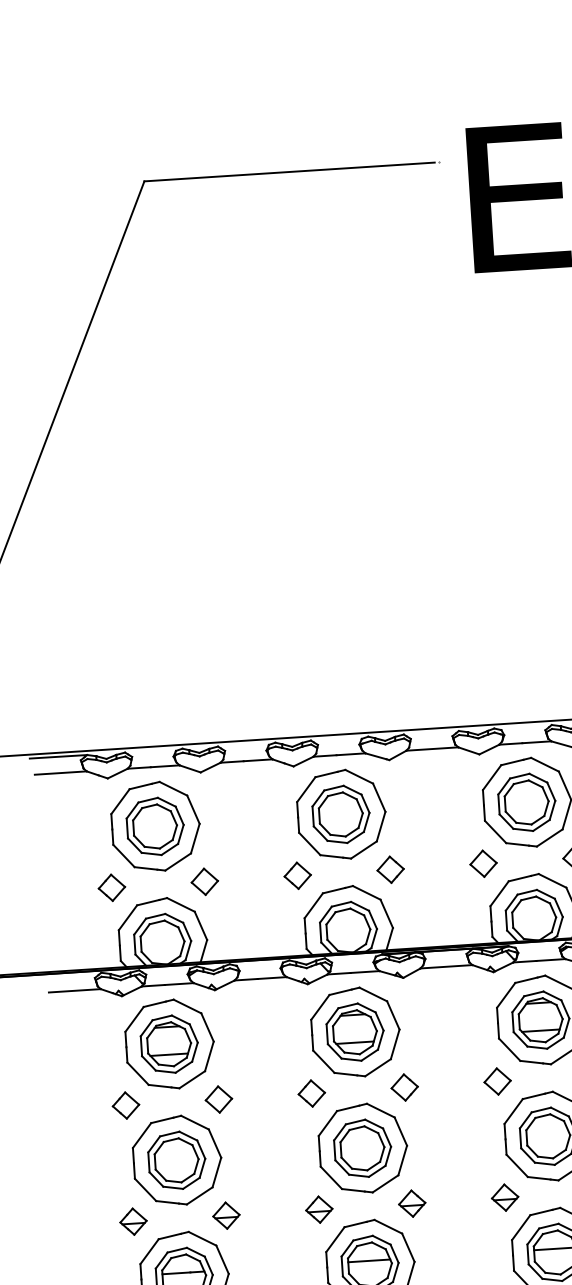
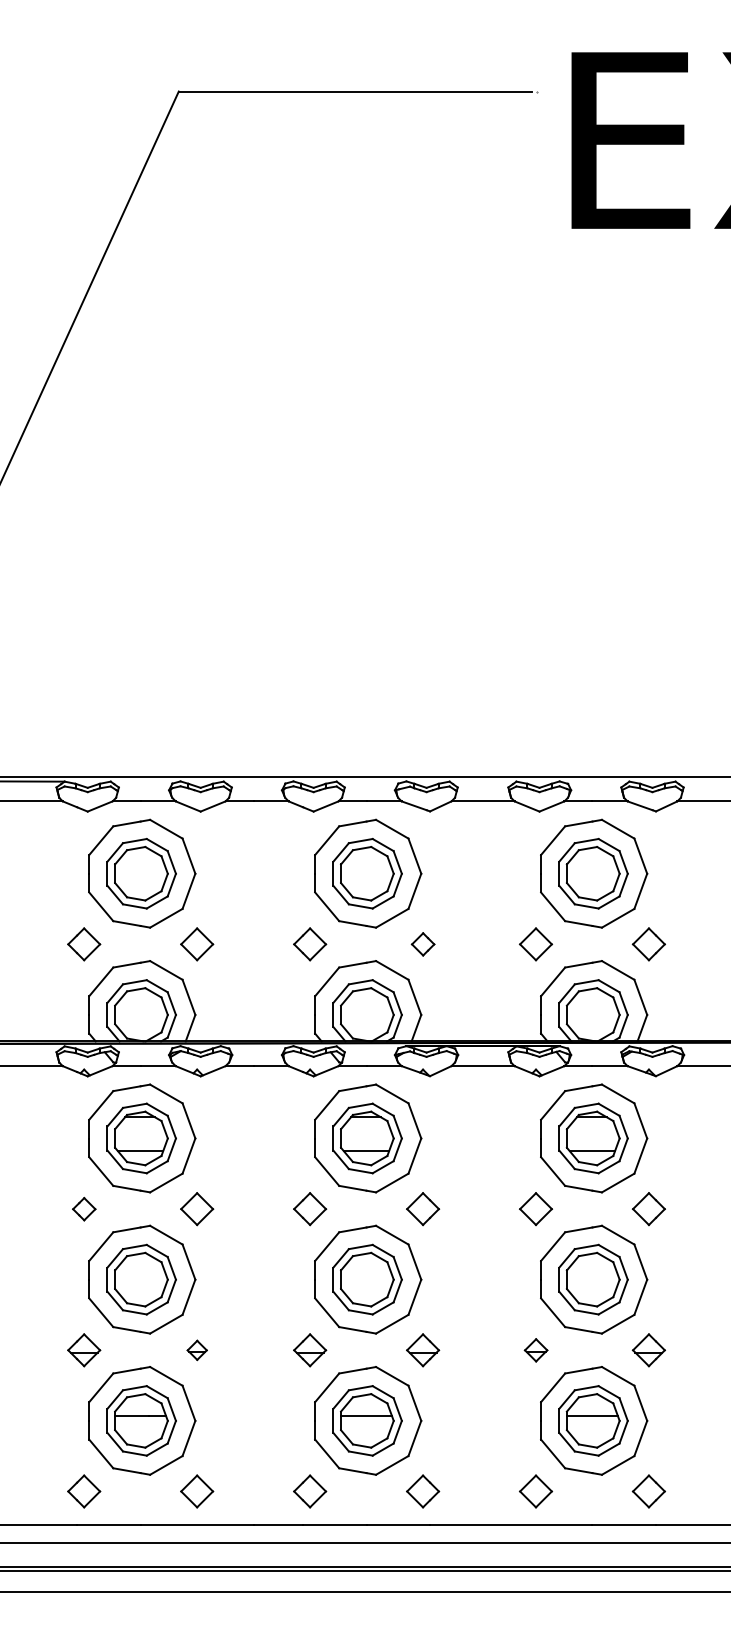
part: (391, 869) -> (423, 944), size x0.7
part: (126, 1105) -> (84, 1209), size x0.7
part: (505, 1197) -> (536, 1350), size x0.7
part: (226, 1215) -> (197, 1350), size x0.6

